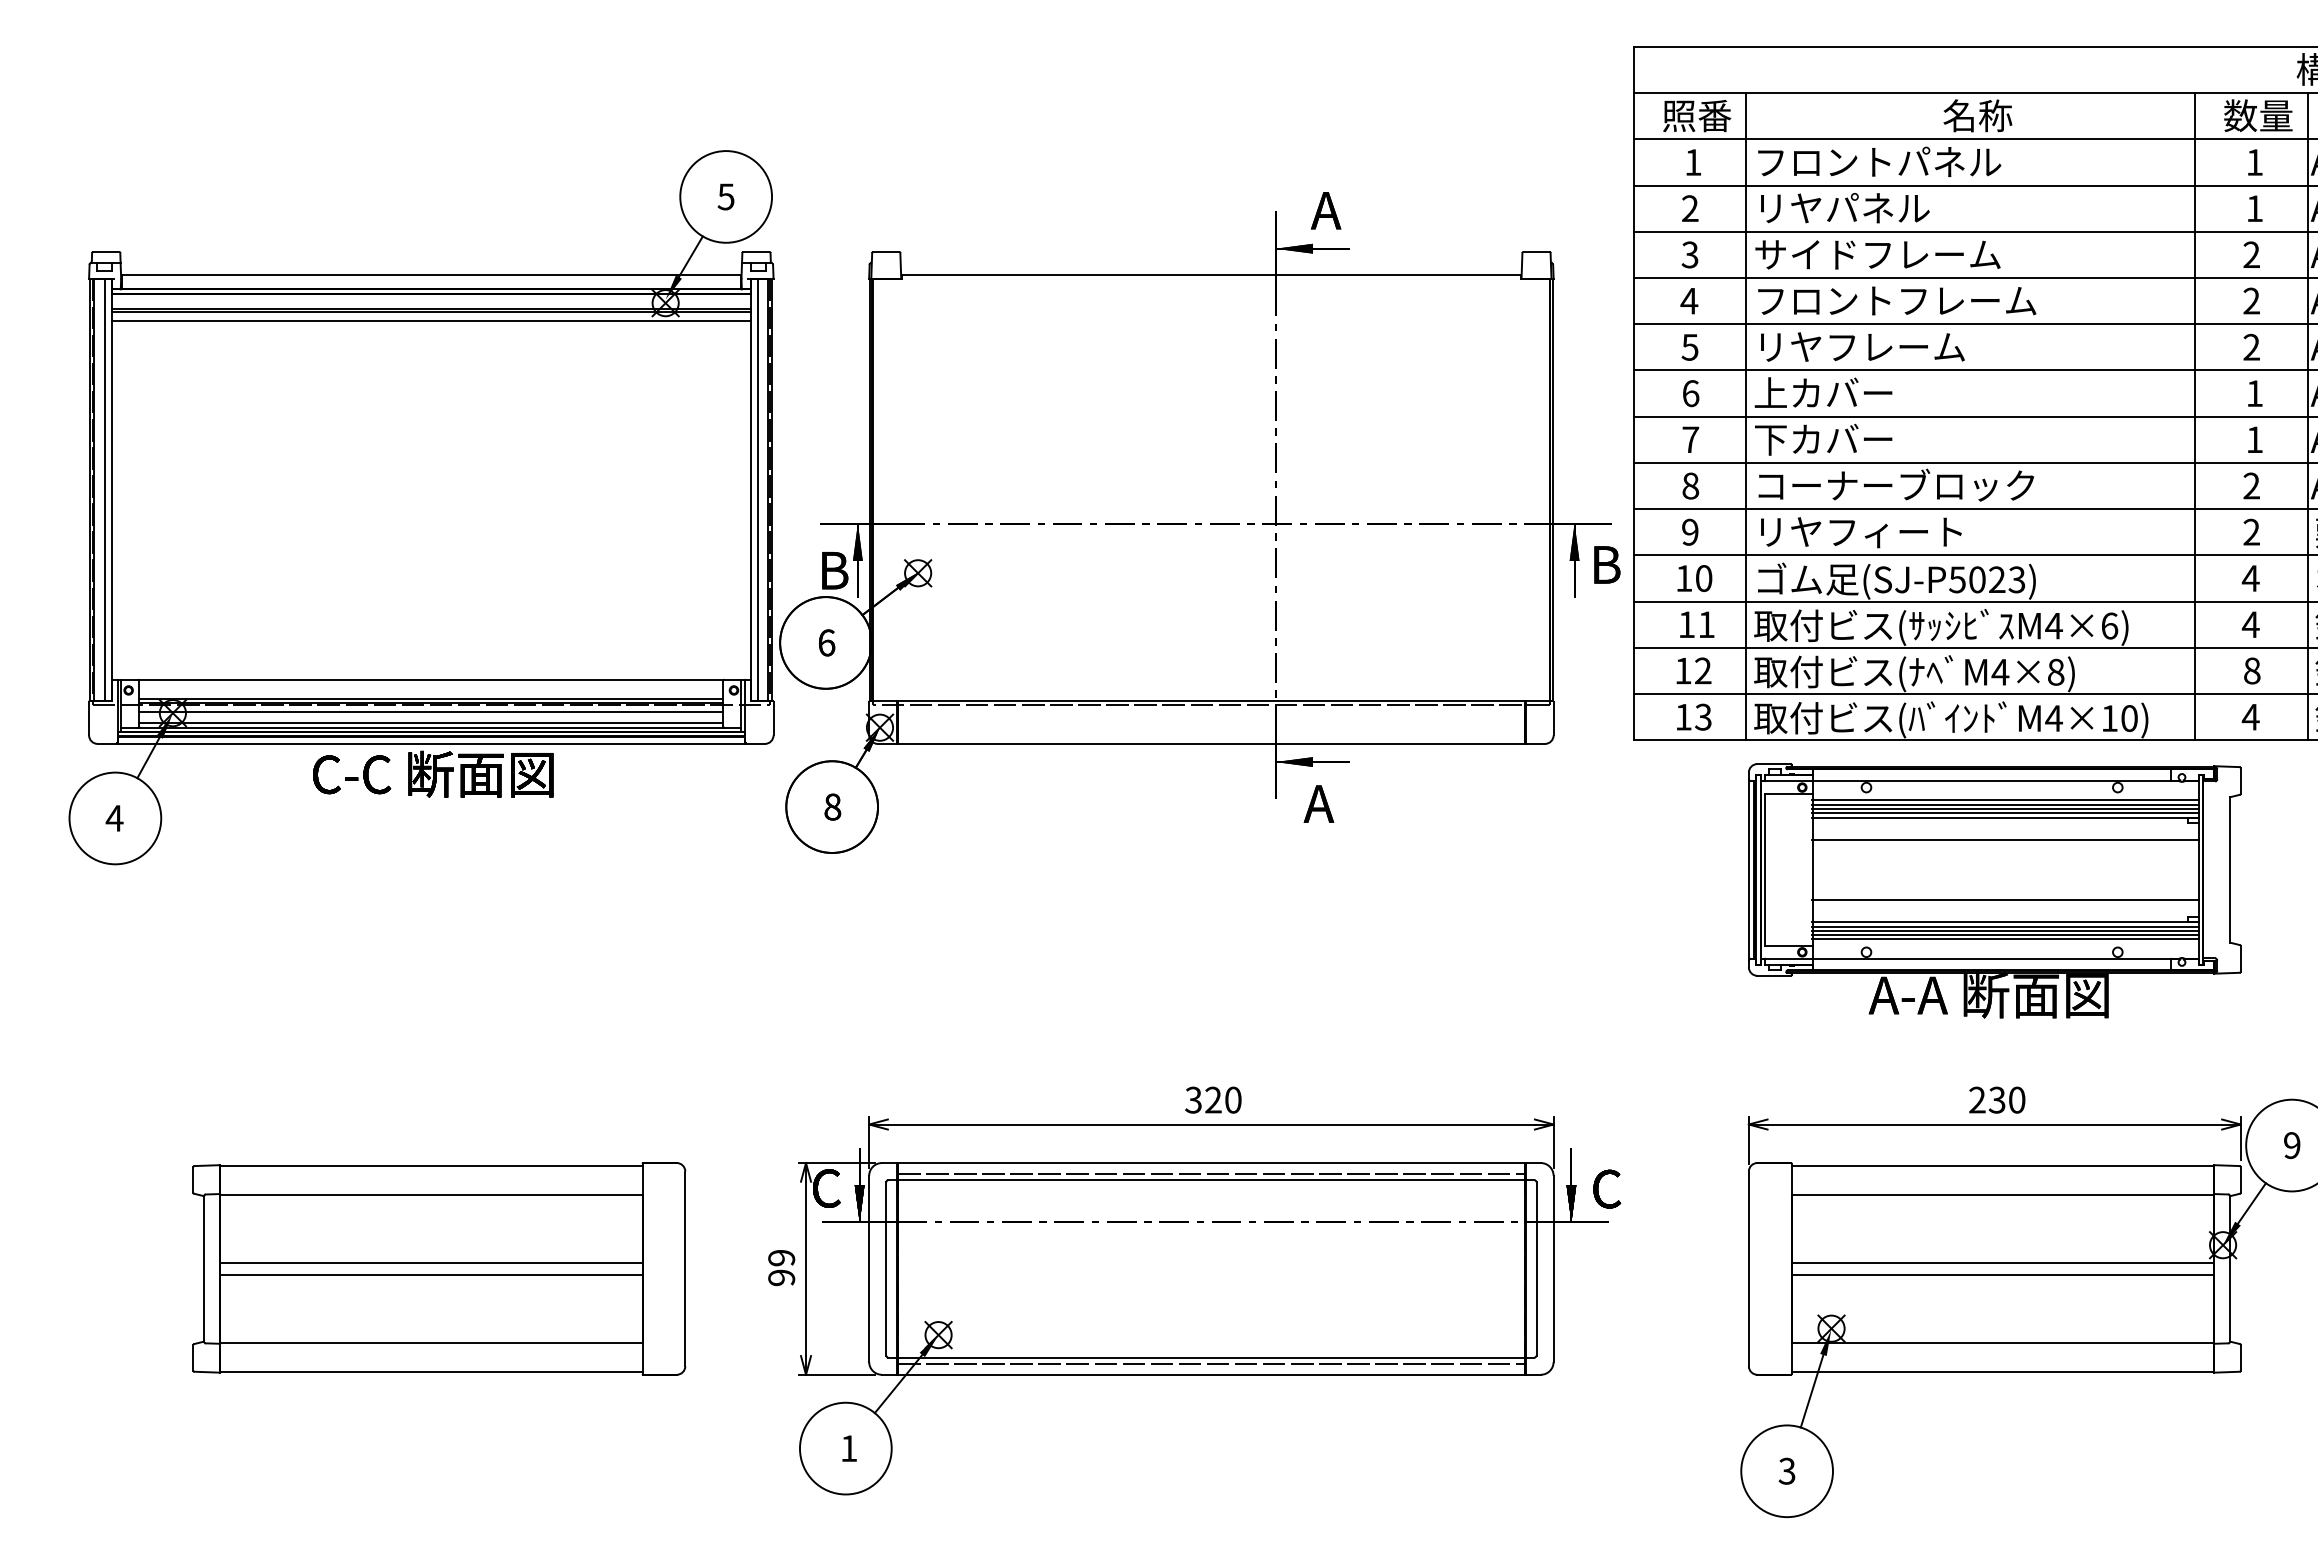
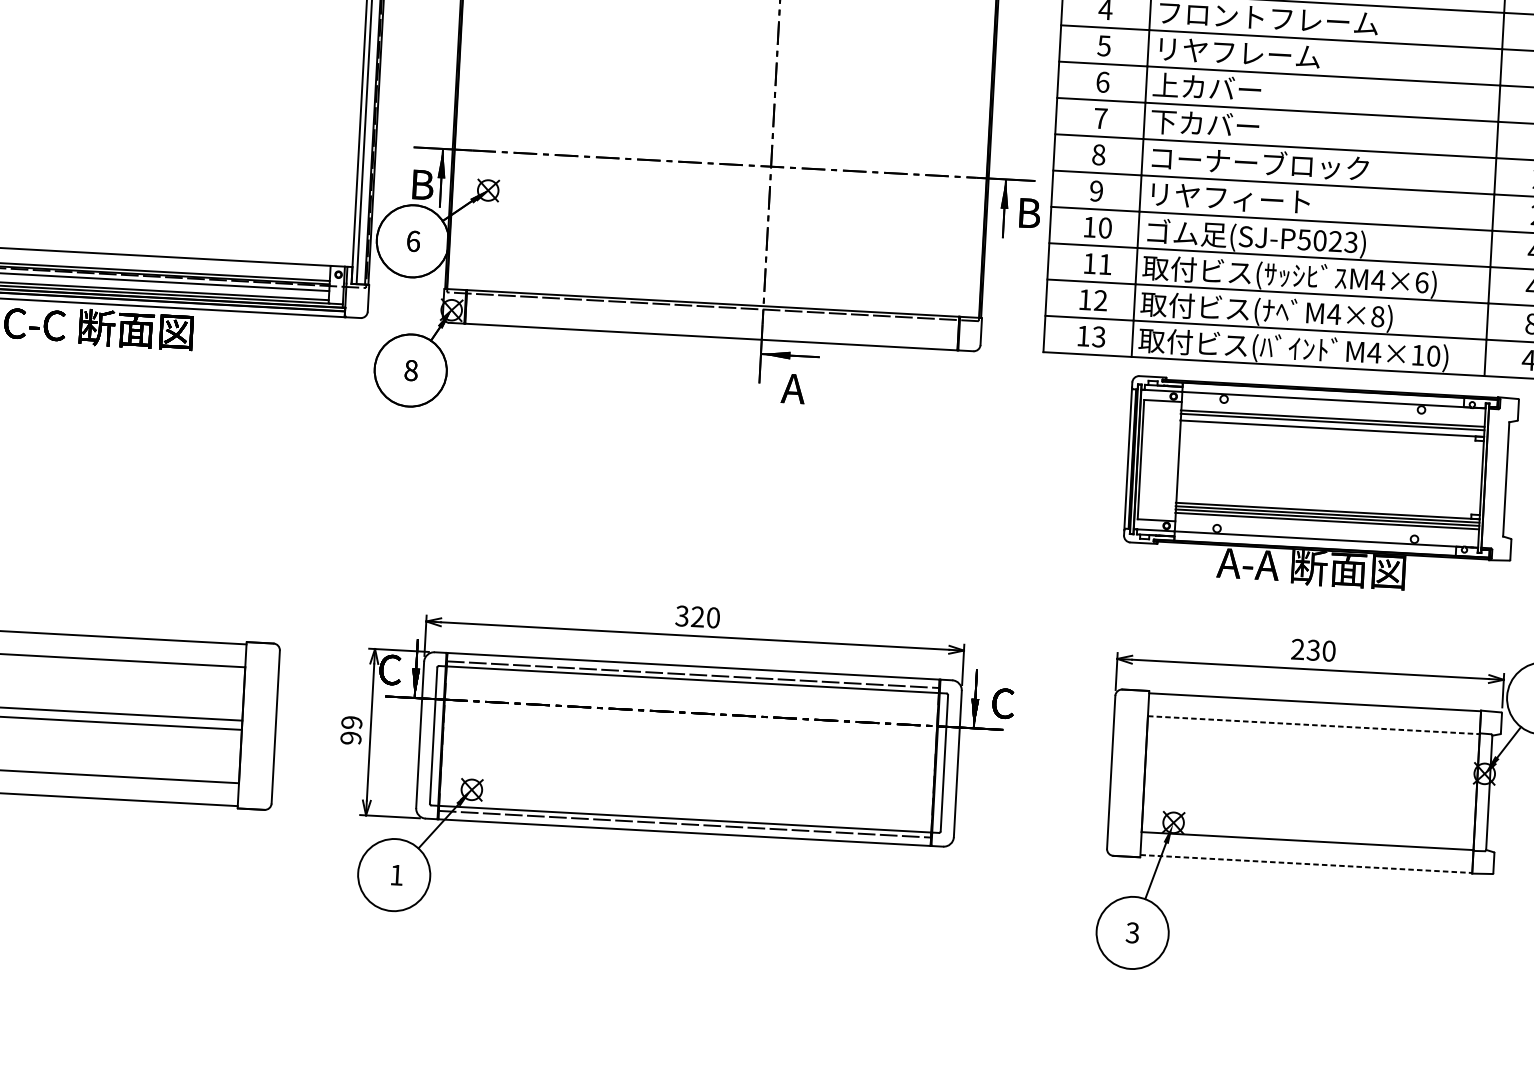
line: (2005, 800) -> (1332, 415), removed
line: (2005, 813) -> (1332, 425), removed
line: (2005, 840) -> (1331, 446), removed
line: (2005, 899) -> (1328, 493), removed
line: (2005, 939) -> (1326, 524), removed
line: (2003, 1195) -> (1314, 725), solid -> dashed
line: (2002, 1263) -> (1310, 778), removed
line: (2002, 1274) -> (1310, 787), removed
line: (2003, 1371) -> (1306, 863), solid -> dashed

